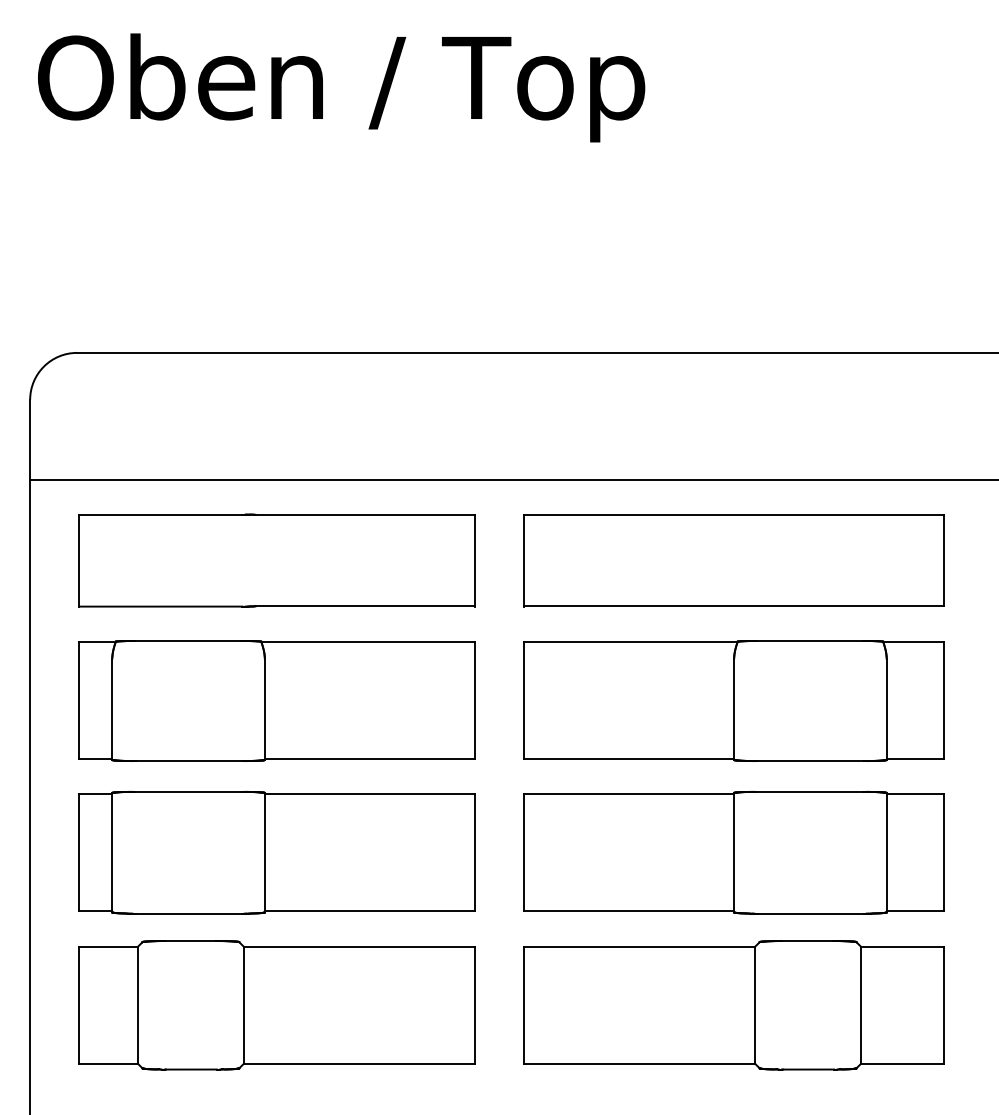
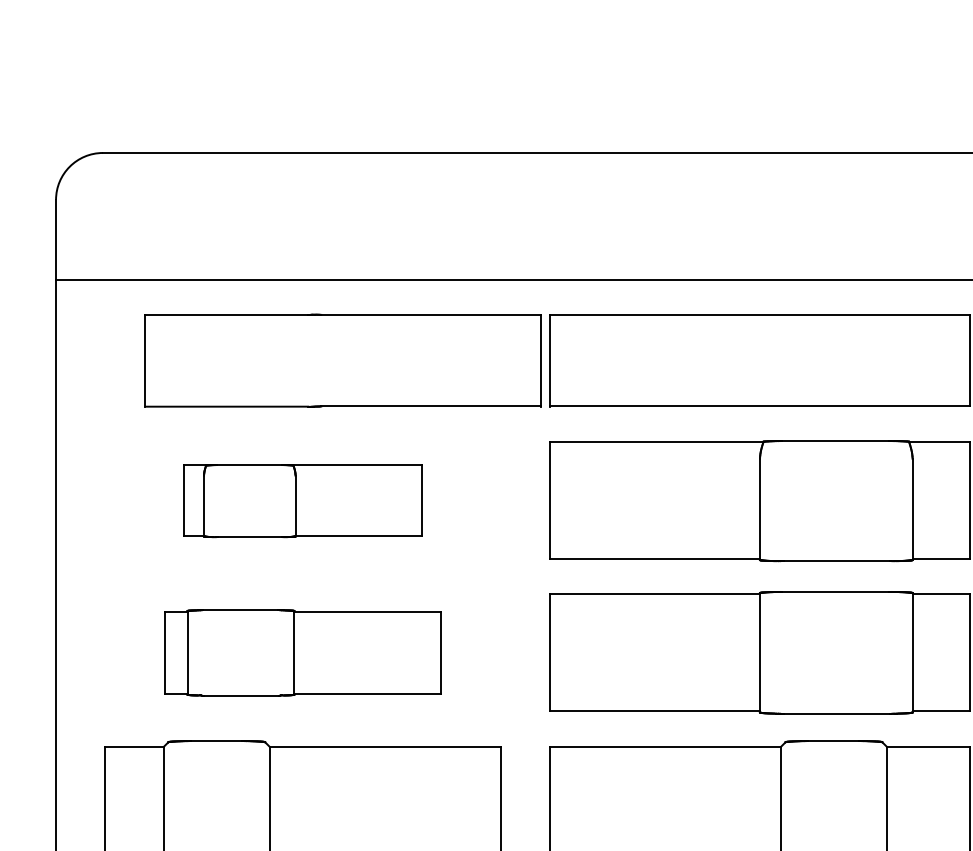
part: (276, 560) -> (342, 360), moved
part: (276, 700) -> (302, 500), size x0.6
part: (276, 852) -> (302, 652), size x0.7

